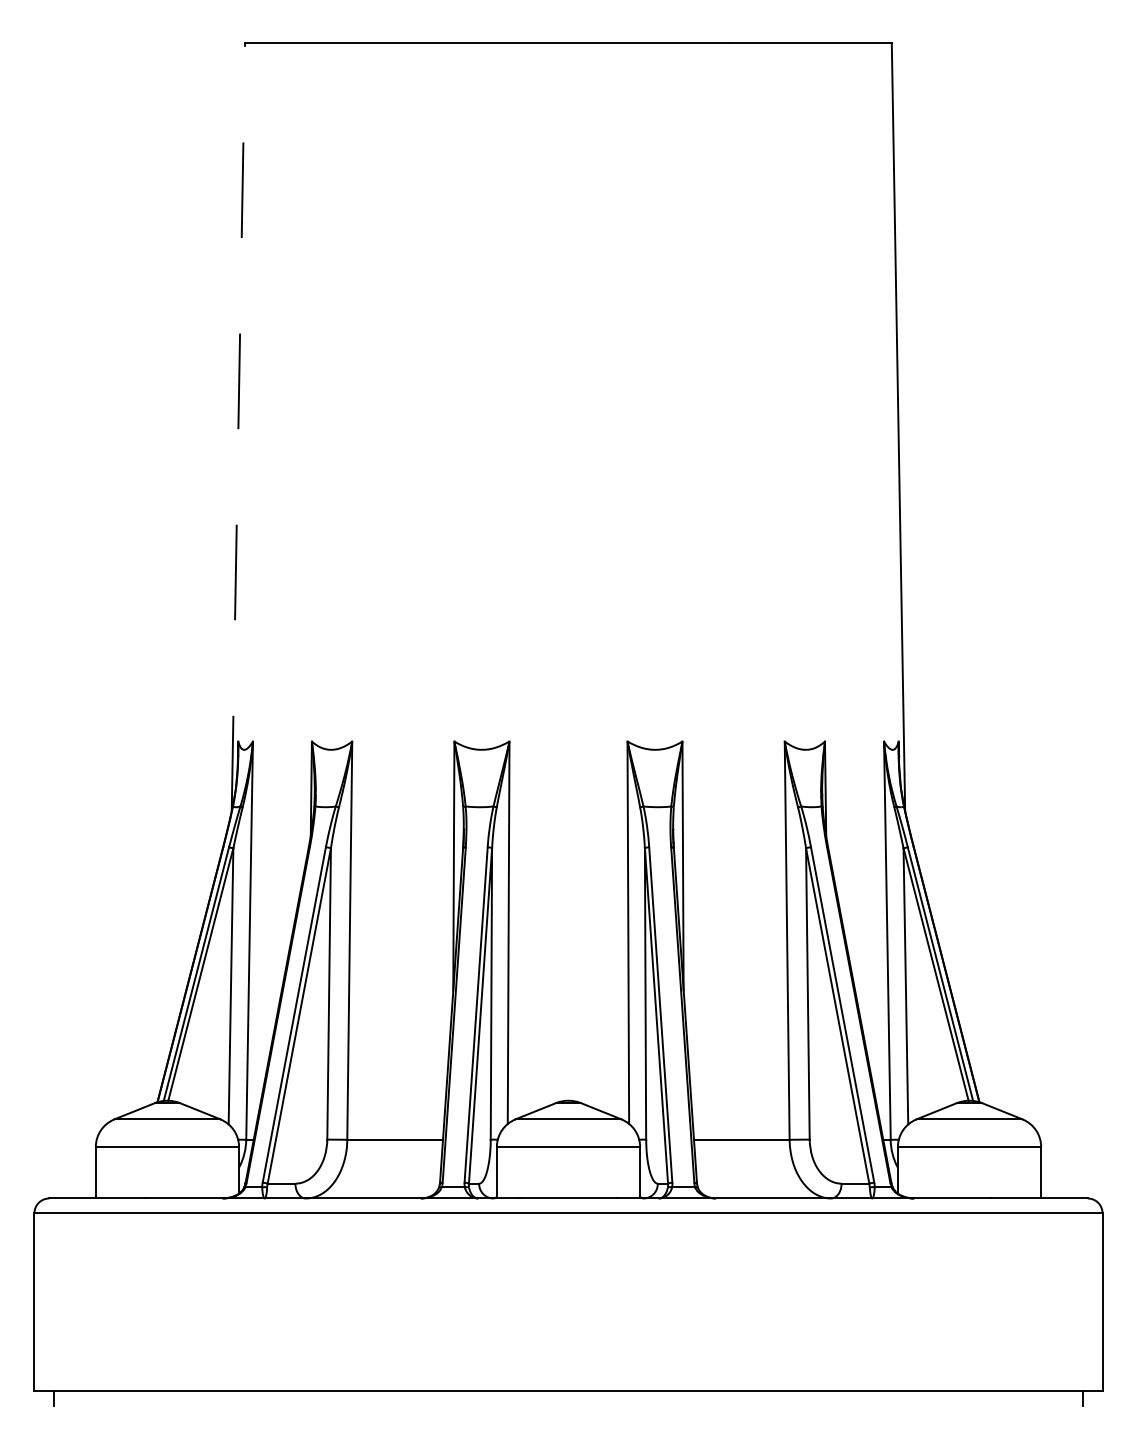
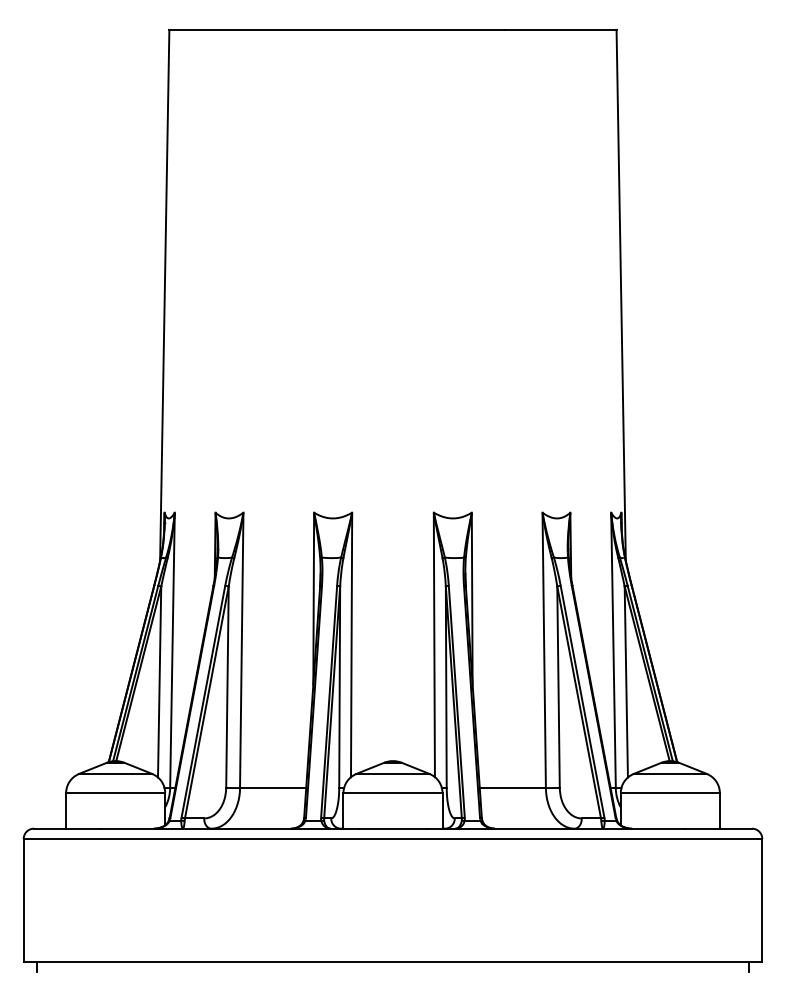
line: (238, 427) -> (164, 295), dashed -> solid

